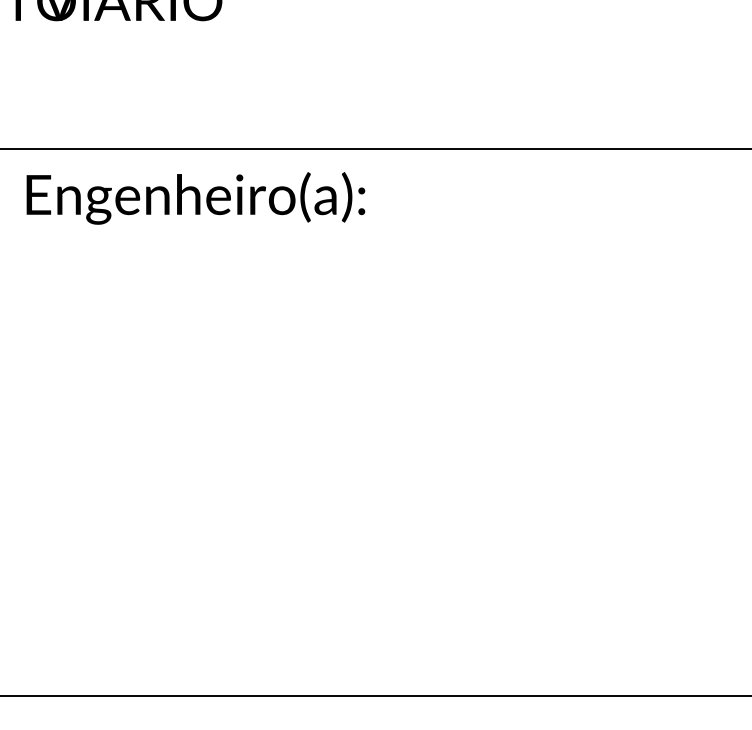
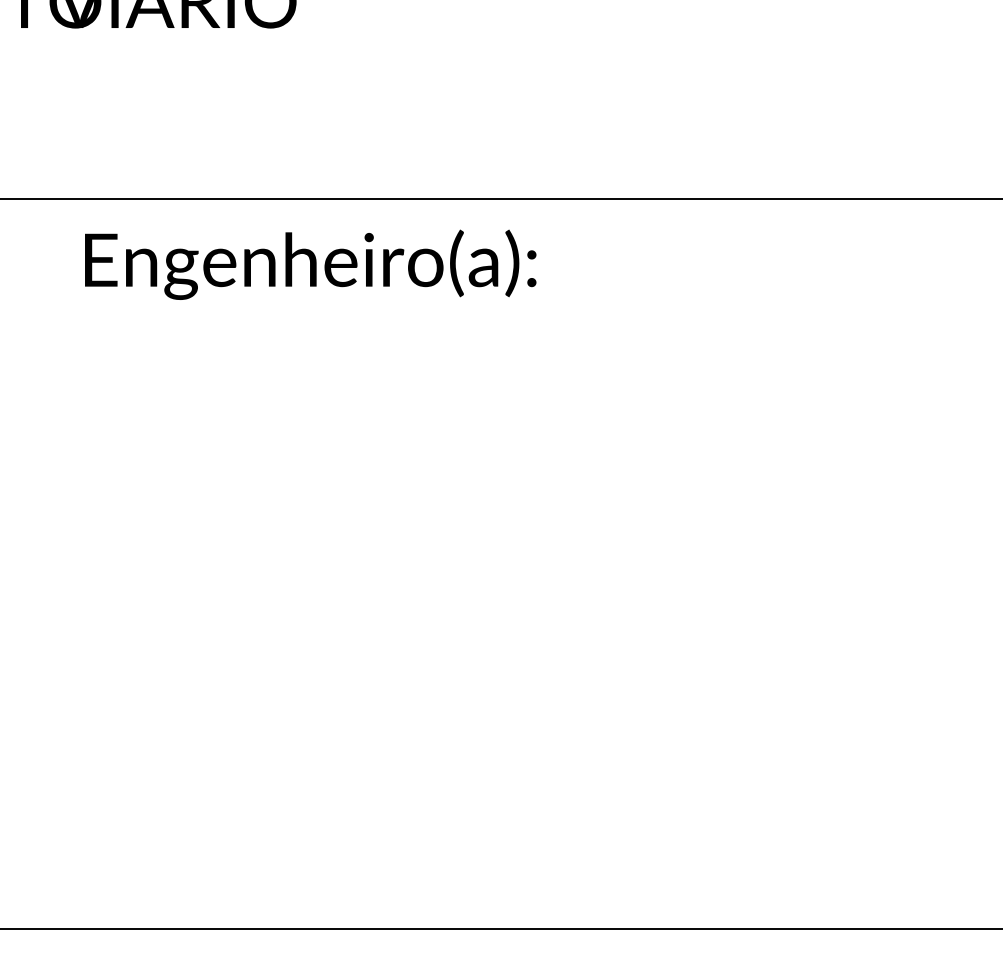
text: (195, 198) -> (310, 264), moved

